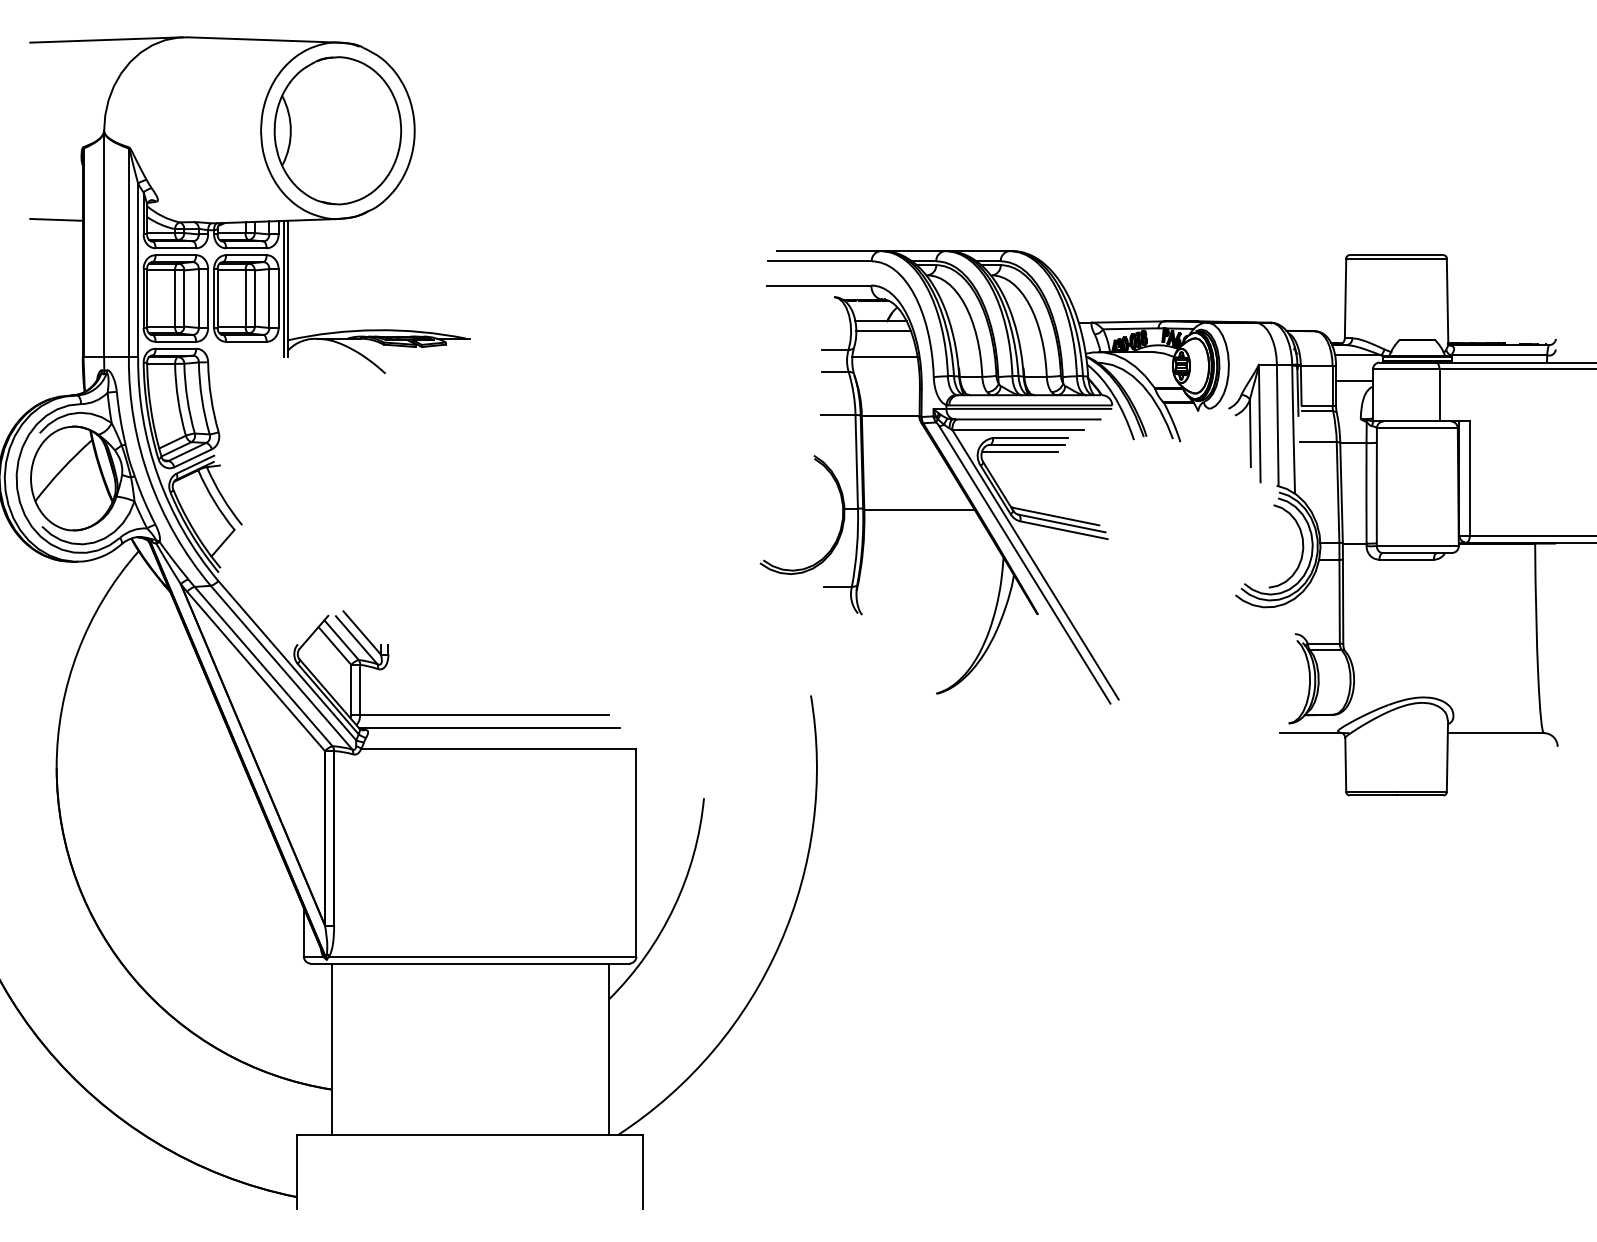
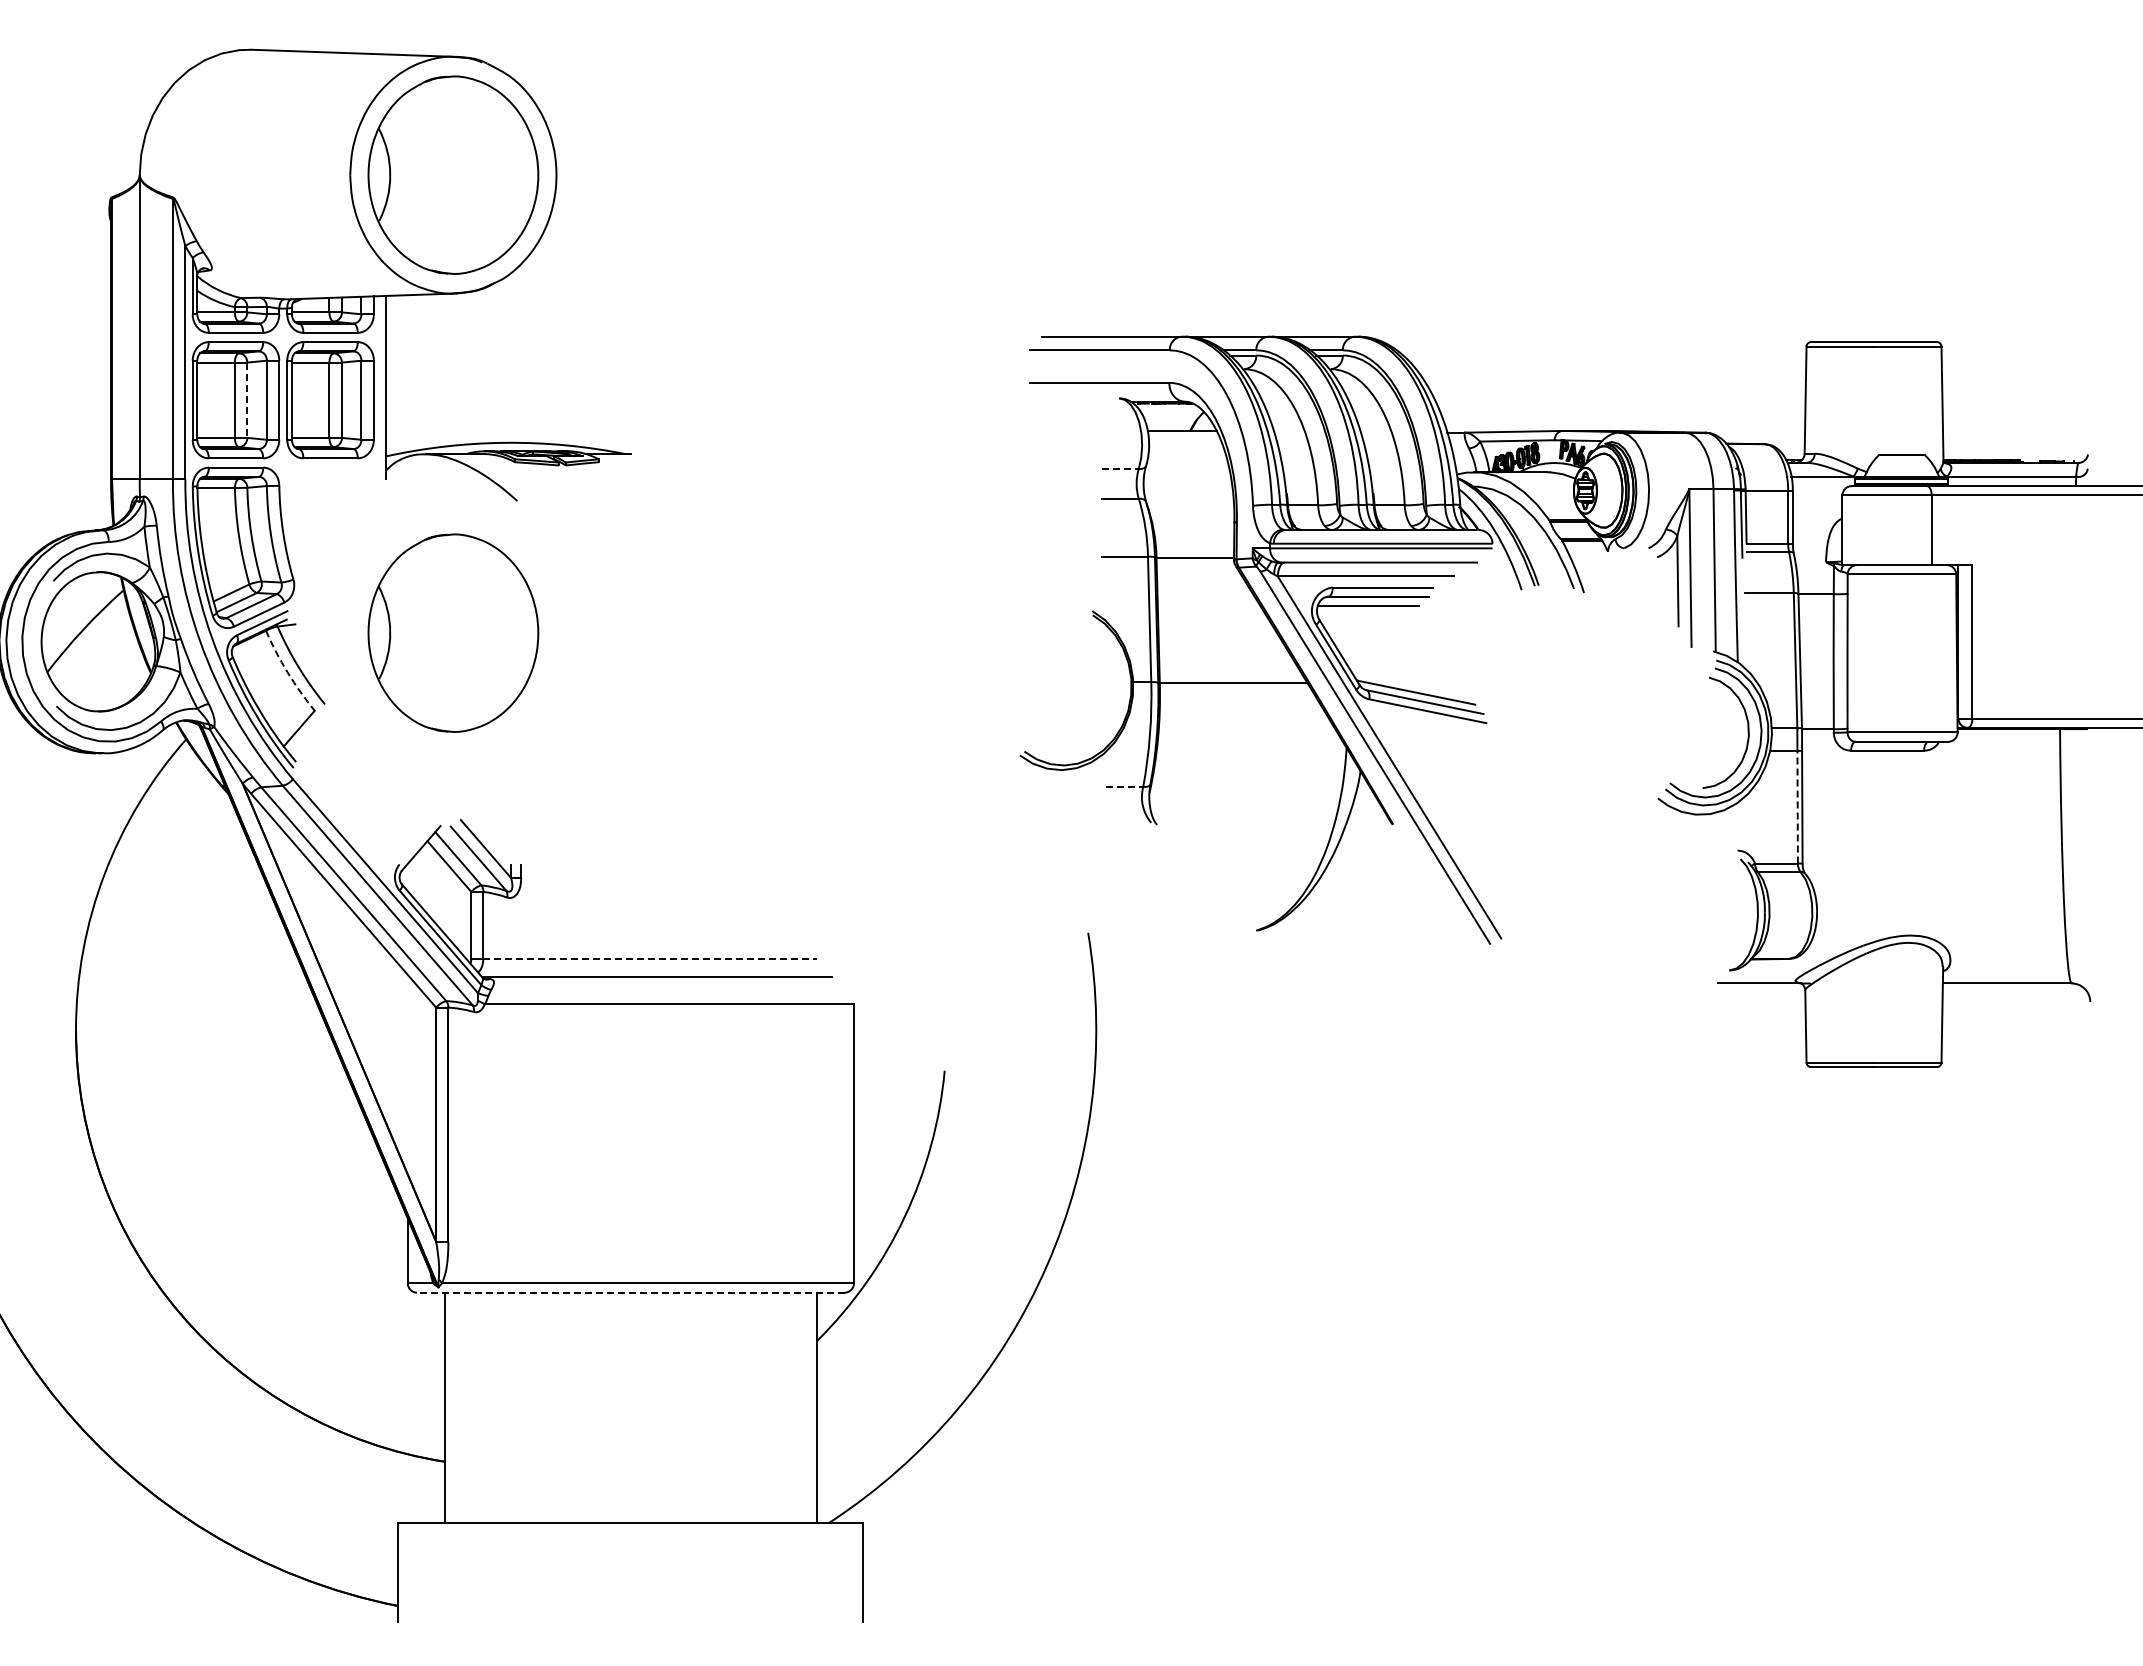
line: (106, 39) -> (142, 52), removed
line: (56, 219) -> (75, 294), removed
line: (284, 289) -> (381, 387), removed
line: (184, 298) -> (247, 400), solid -> dashed
line: (883, 330) -> (1185, 443), removed
line: (835, 350) -> (1121, 469), solid -> dashed
line: (884, 356) -> (1187, 478), removed
line: (1354, 380) -> (1817, 510), removed
part: (337, 471) -> (453, 632), added
arc: (214, 501) -> (287, 672), solid -> dashed
line: (838, 587) -> (1125, 787), solid -> dashed
line: (1339, 601) -> (1797, 806), solid -> dashed
line: (484, 714) -> (650, 958), solid -> dashed
line: (469, 963) -> (630, 1292), solid -> dashed

